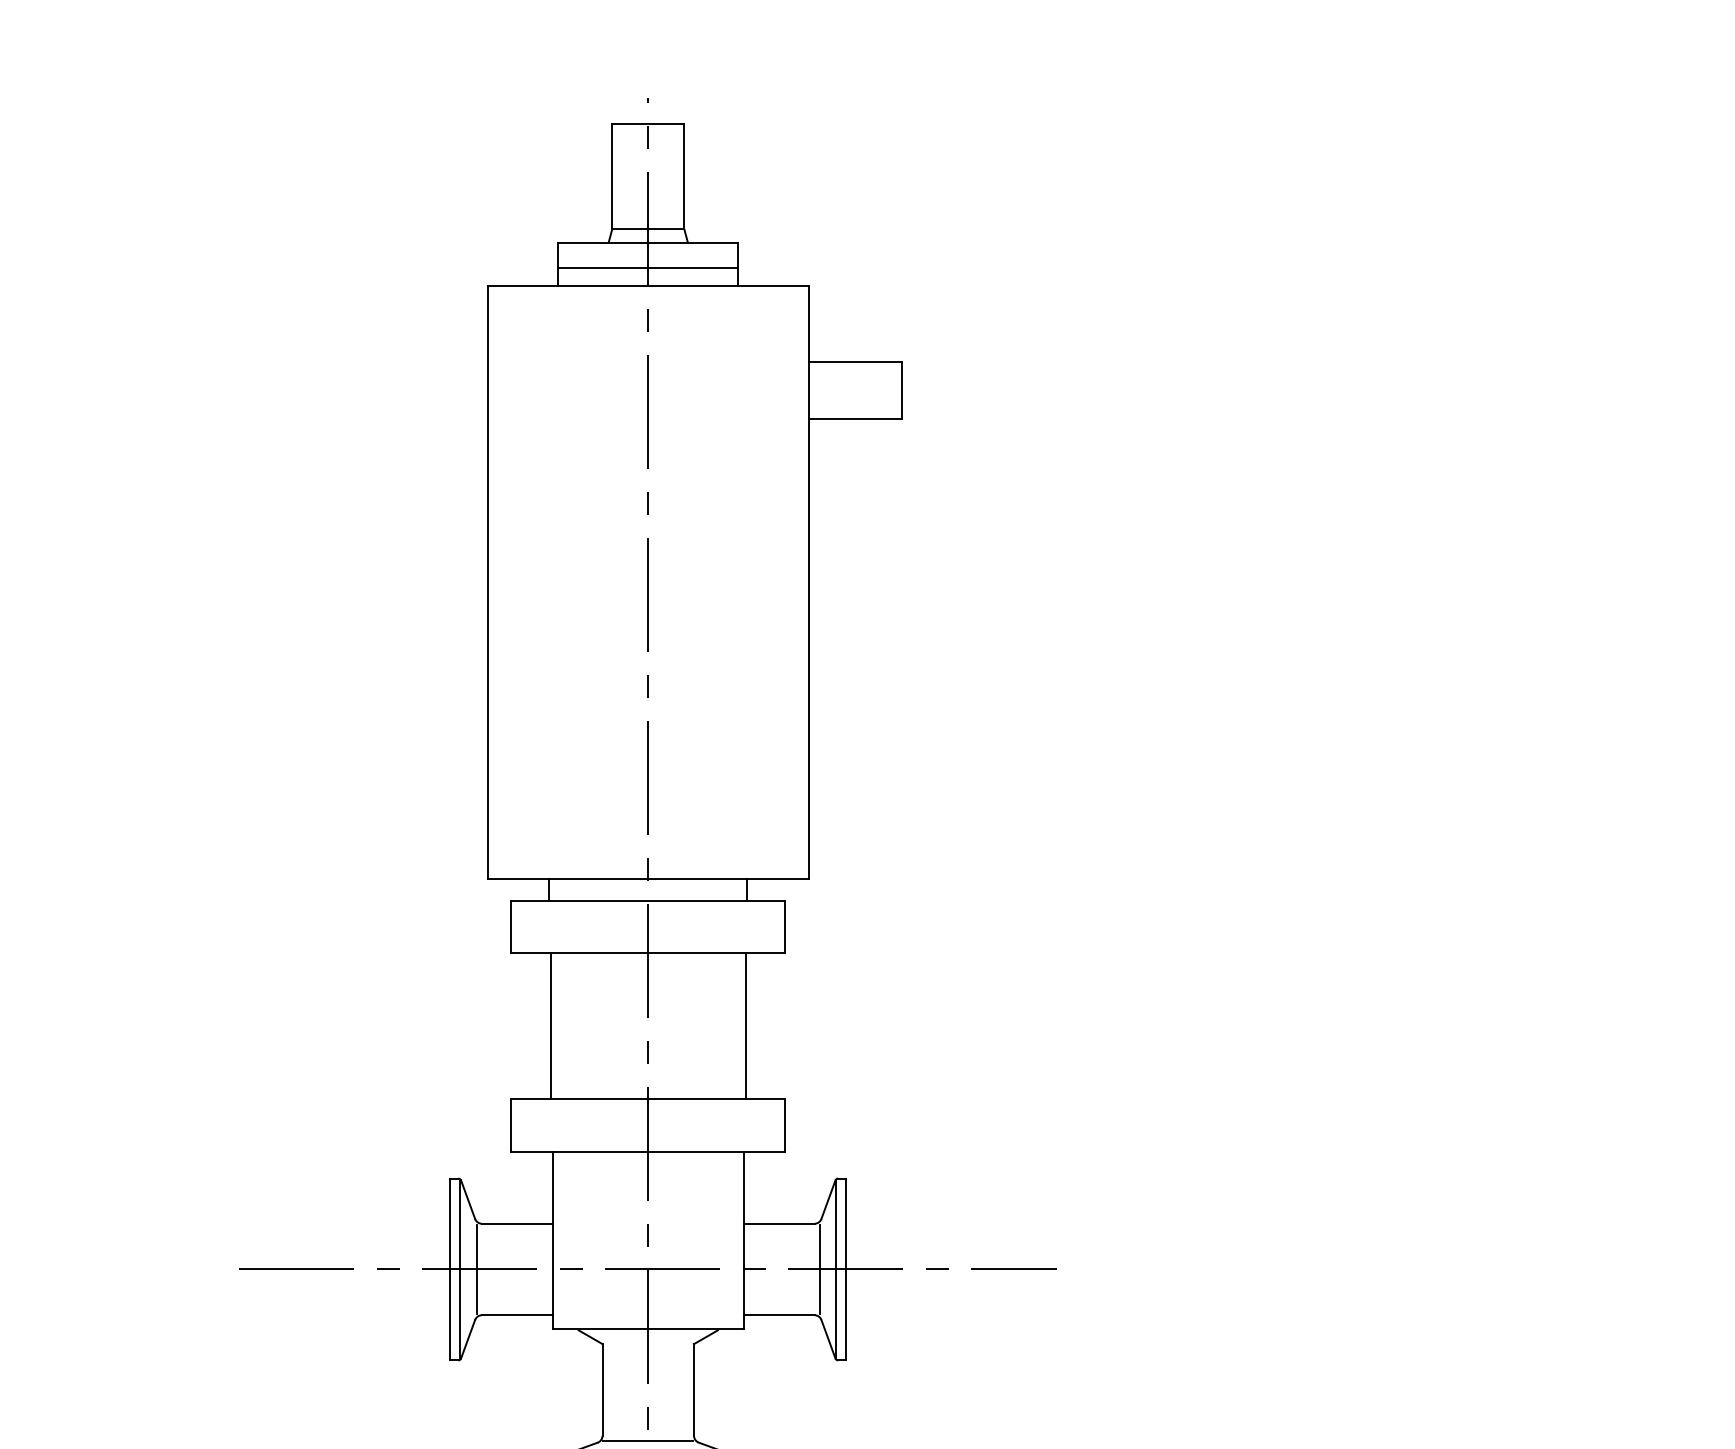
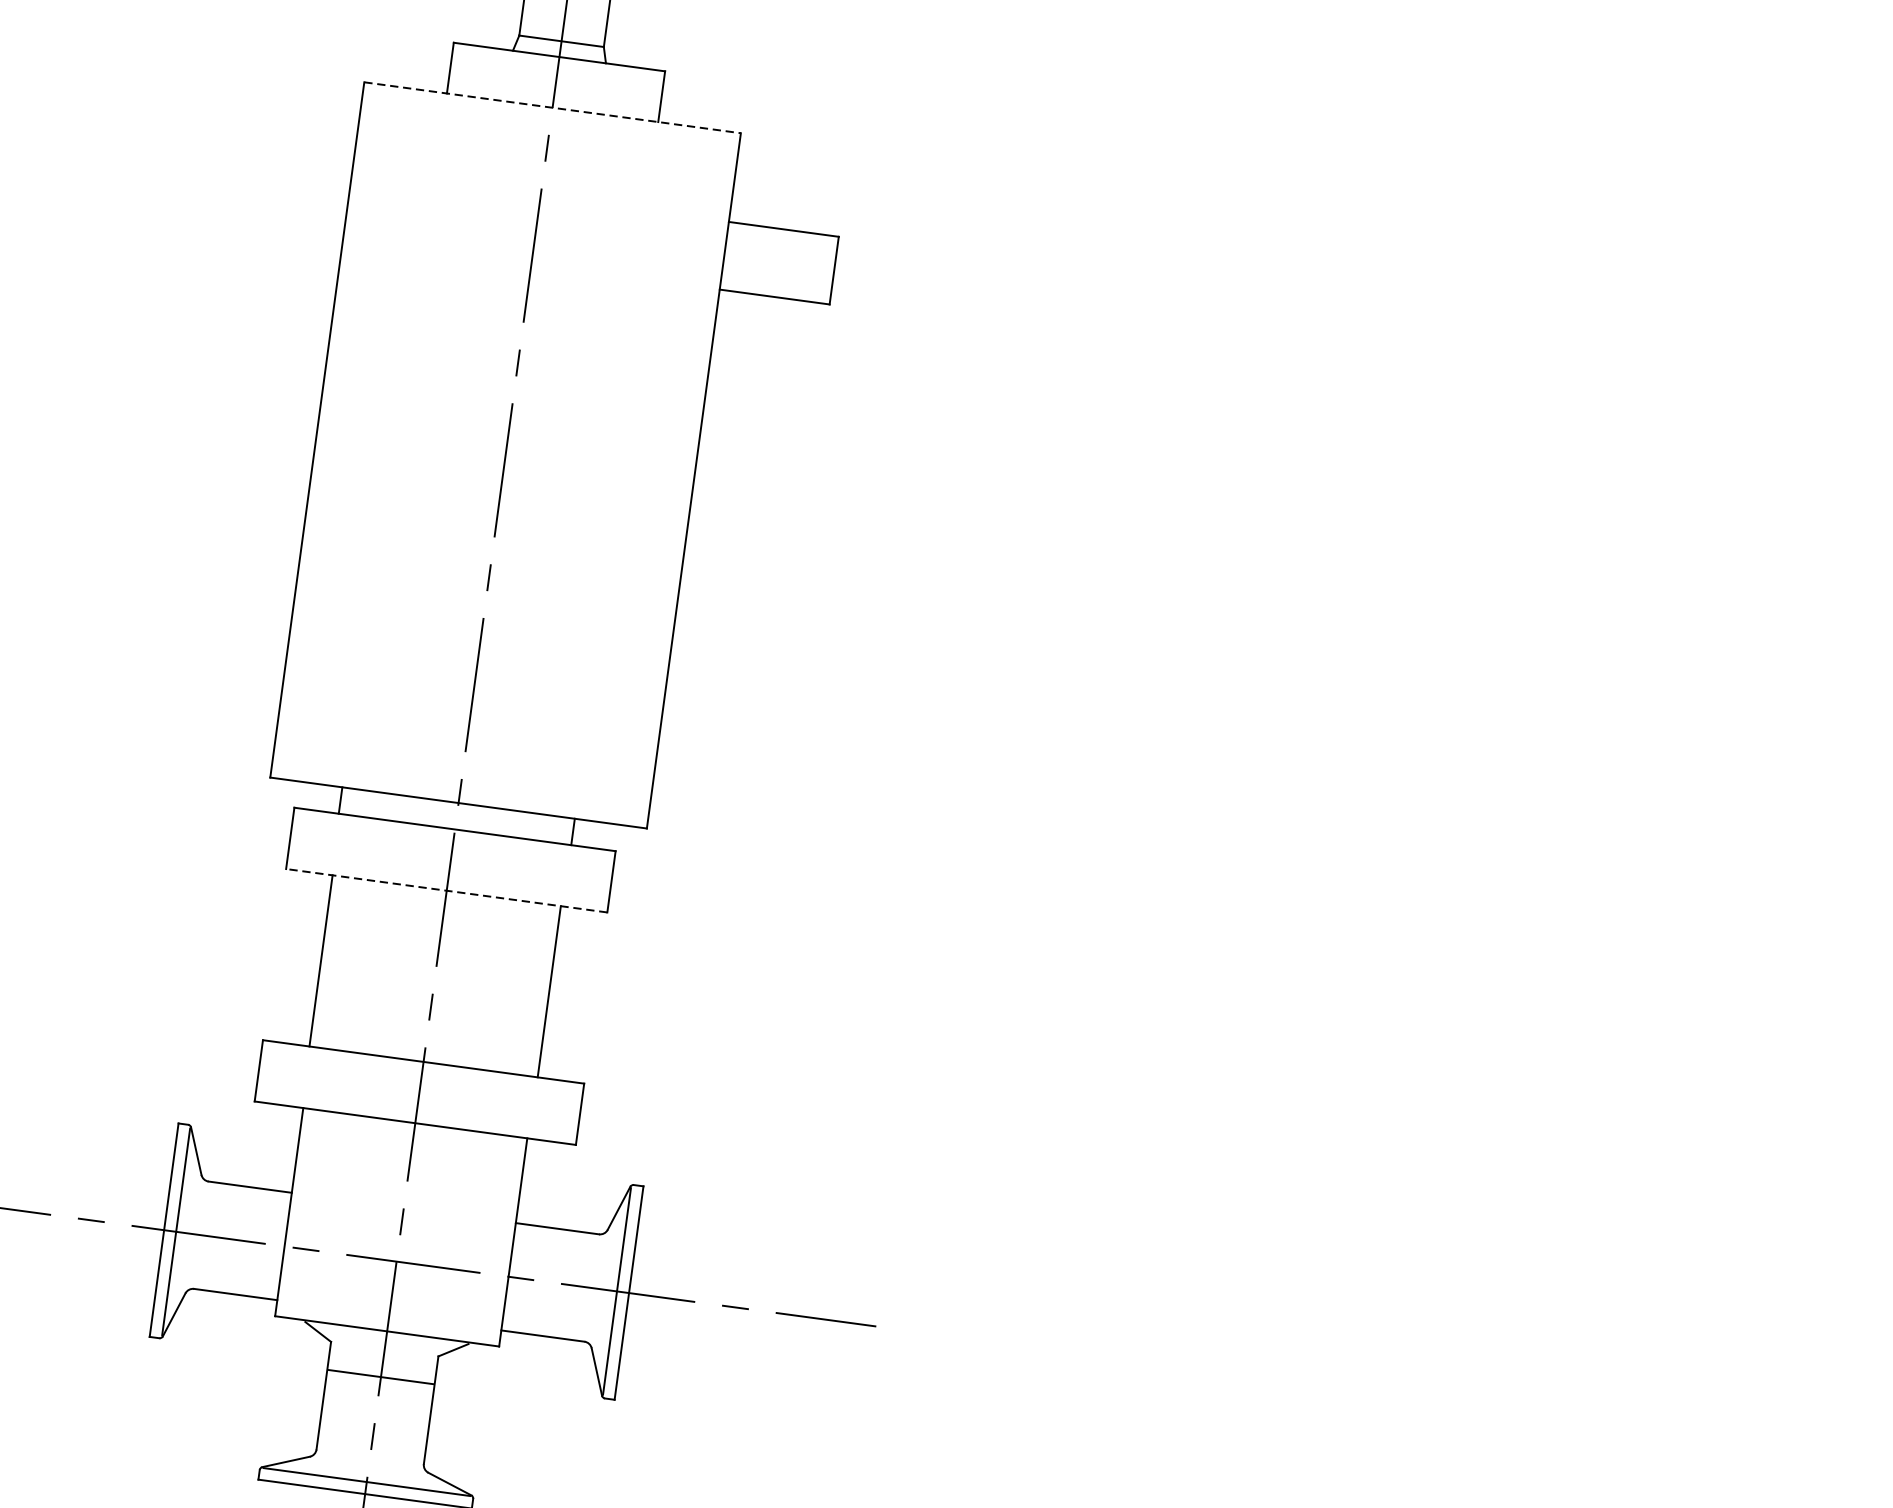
line: (648, 267) -> (555, 86), removed
line: (648, 285) -> (552, 107), solid -> dashed
line: (648, 953) -> (446, 890), solid -> dashed
line: (476, 1269) -> (195, 1234), removed
line: (819, 1269) -> (597, 1288), removed
line: (648, 1440) -> (381, 1376), moved

